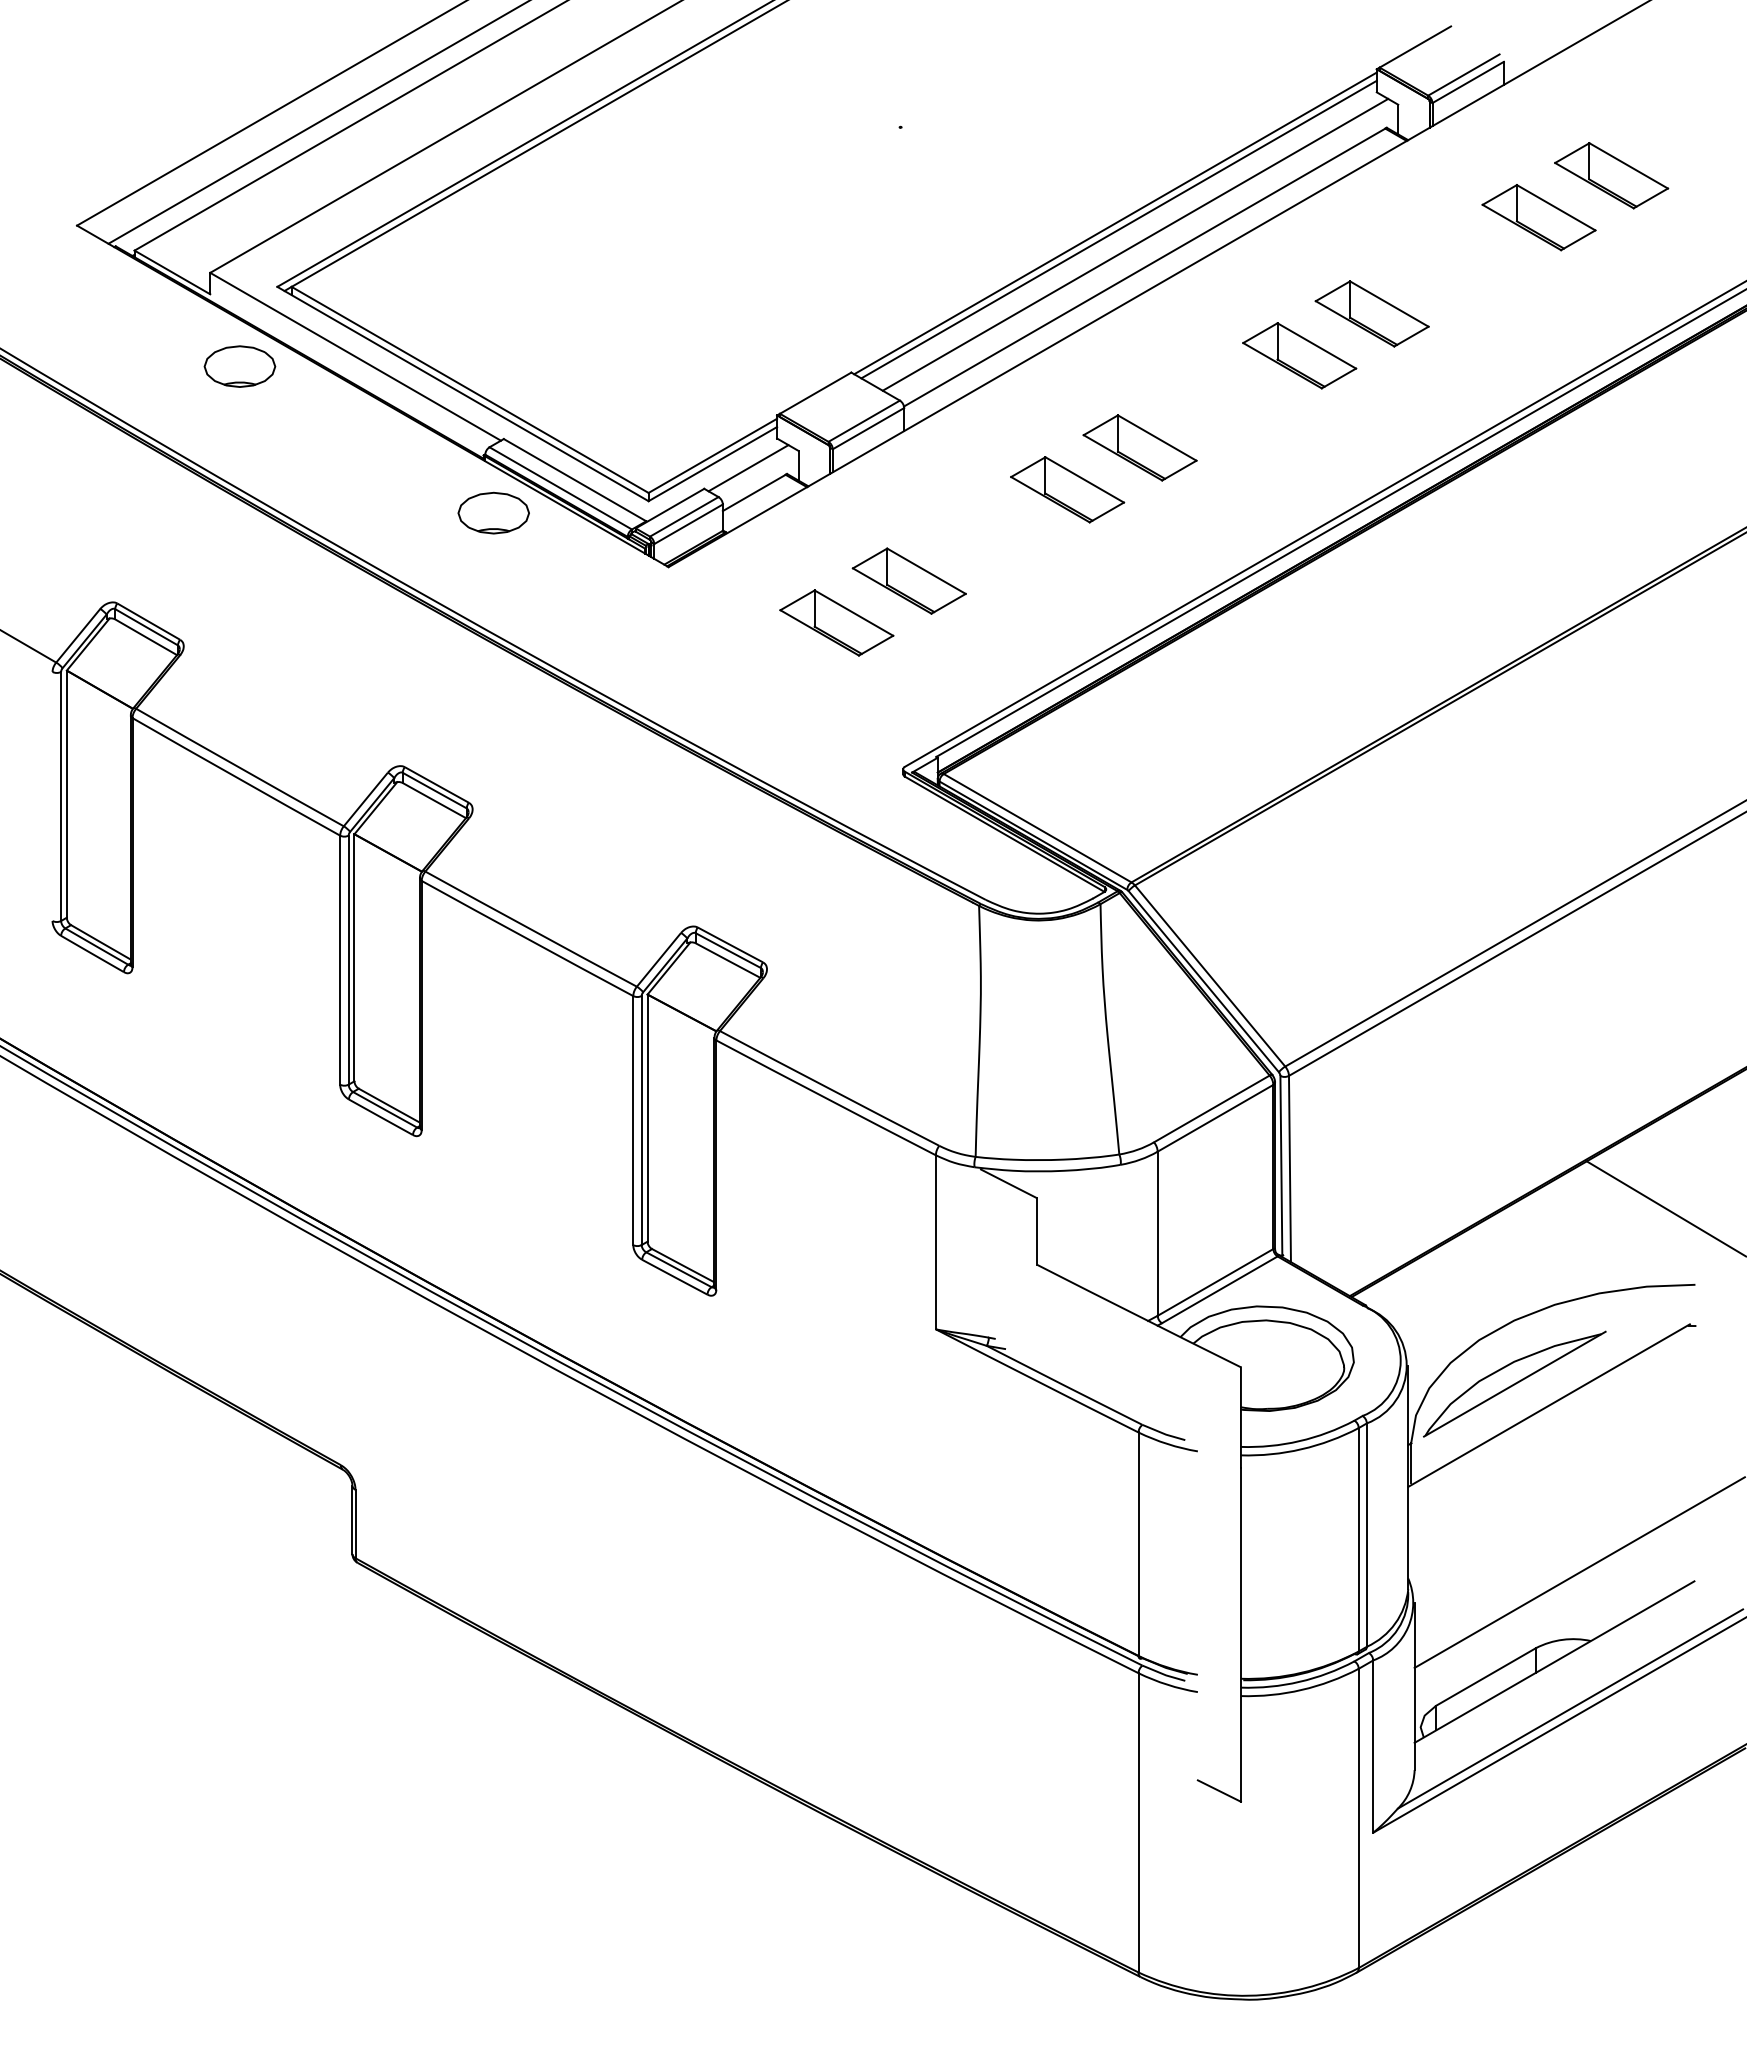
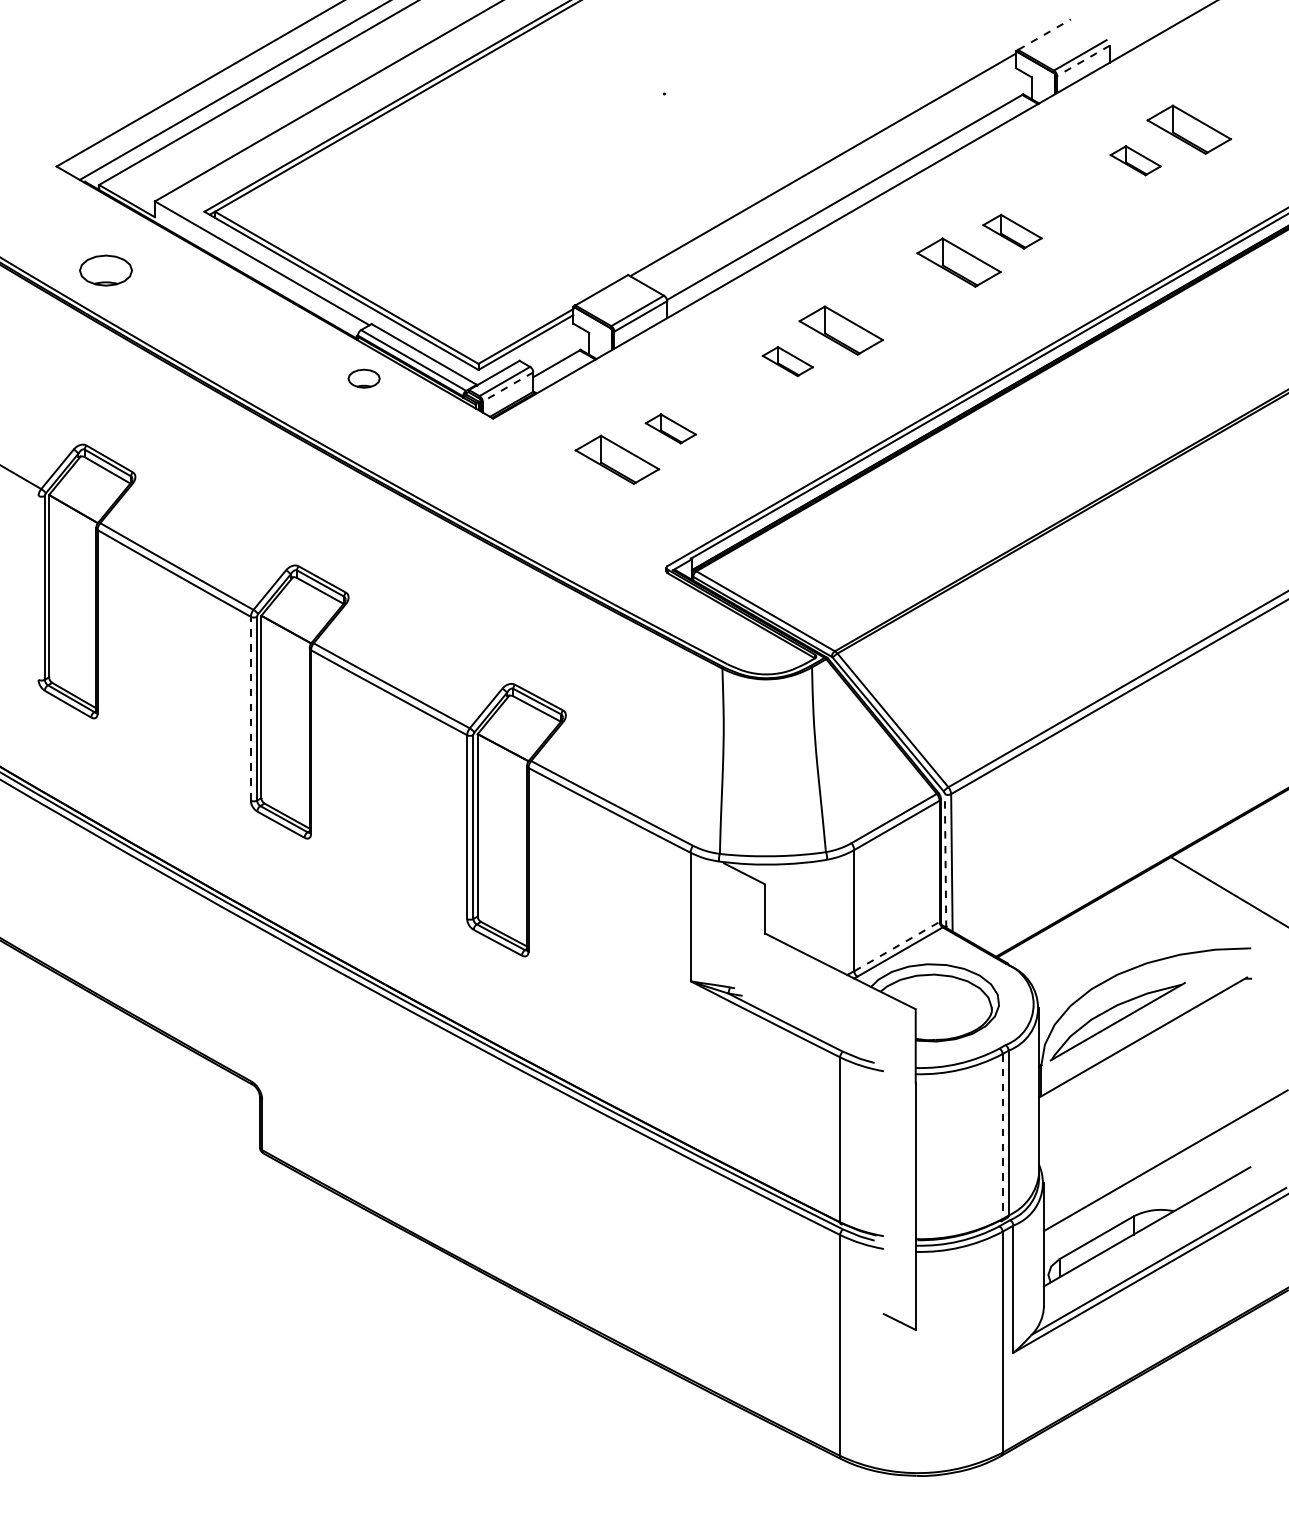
line: (1415, 46) -> (1044, 34), solid -> dashed
line: (1467, 82) -> (1082, 60), solid -> dashed
part: (1538, 217) -> (1135, 160), size x0.6
line: (1118, 229) -> (825, 169), removed
line: (1135, 244) -> (837, 180), removed
part: (1371, 313) -> (1012, 231), size x0.7
part: (239, 366) -> (105, 270), moved
line: (748, 468) -> (552, 345), removed
part: (1067, 489) -> (787, 361), size x0.6
part: (493, 512) -> (364, 378), size x0.6
line: (688, 524) -> (507, 387), solid -> dashed
part: (908, 580) -> (670, 428), size x0.6
line: (340, 960) -> (251, 708), solid -> dashed
line: (1281, 1166) -> (945, 861), solid -> dashed
line: (1215, 1282) -> (896, 946), solid -> dashed
line: (1358, 1539) -> (1002, 1136), solid -> dashed

